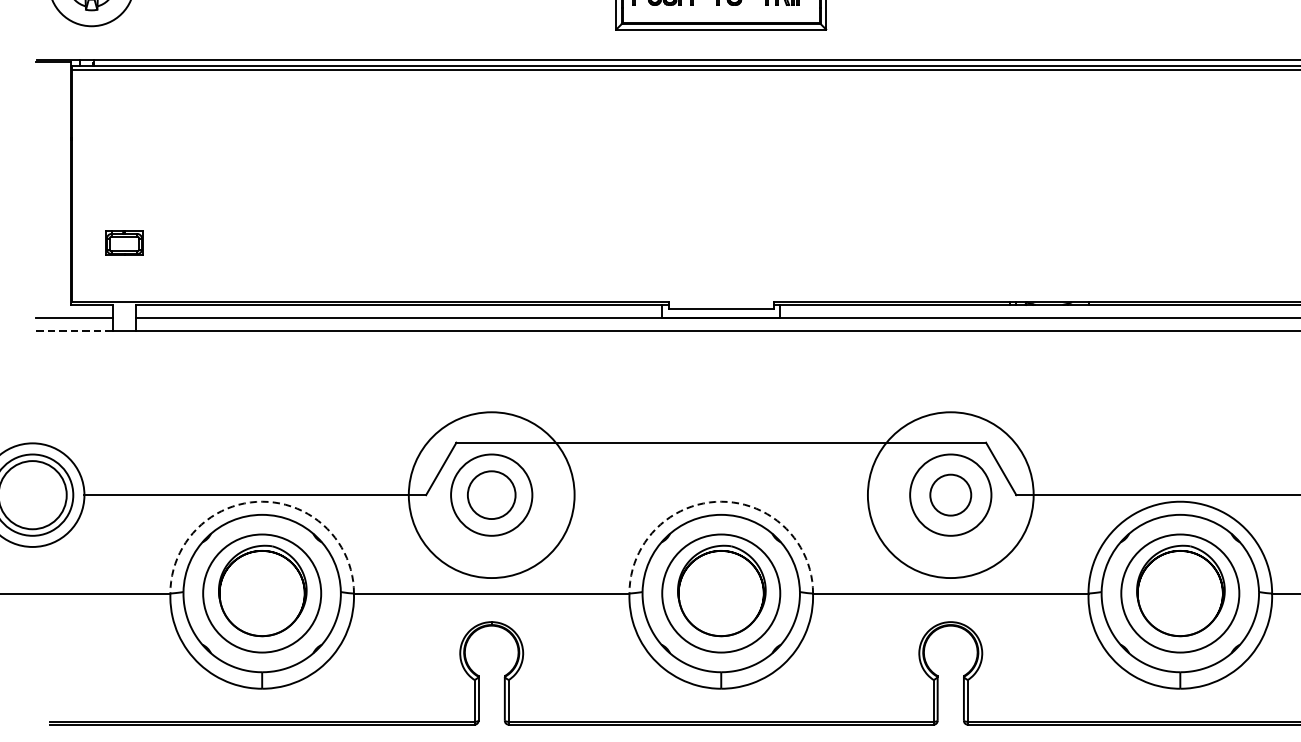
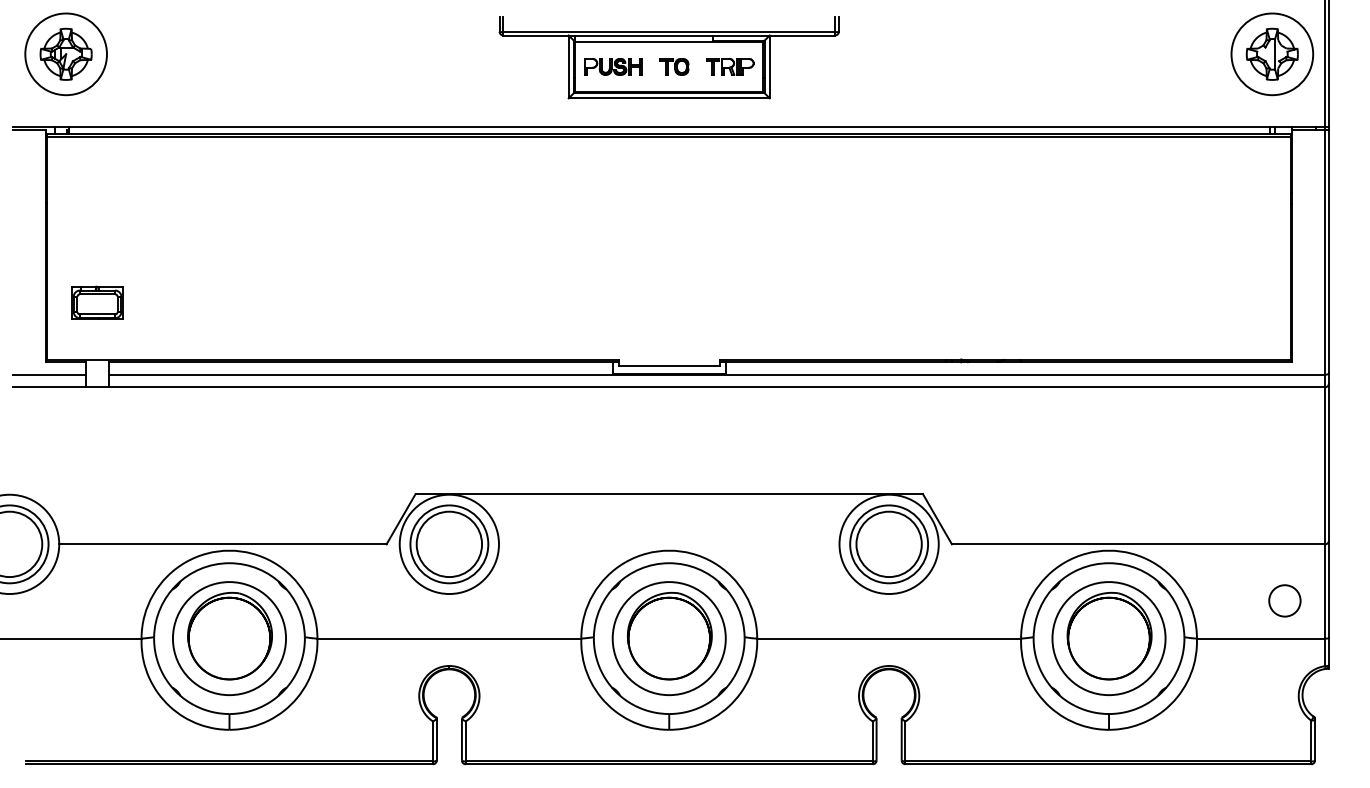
part: (124, 242) -> (97, 302), size x1.43
line: (74, 331) -> (49, 387), dashed -> solid
circle: (491, 495) -> (449, 544), size x0.62
circle: (491, 495) -> (449, 544), size x1.43
circle: (950, 495) -> (888, 544), size x0.62
circle: (950, 495) -> (888, 544), size x1.67
arc: (262, 501) -> (229, 550), dashed -> solid
arc: (721, 501) -> (669, 550), dashed -> solid

